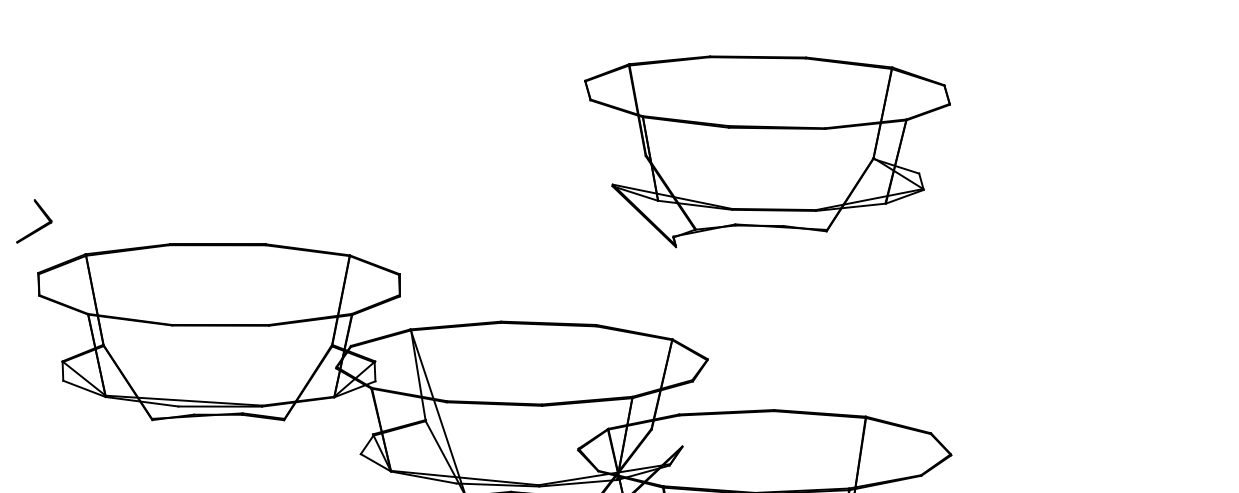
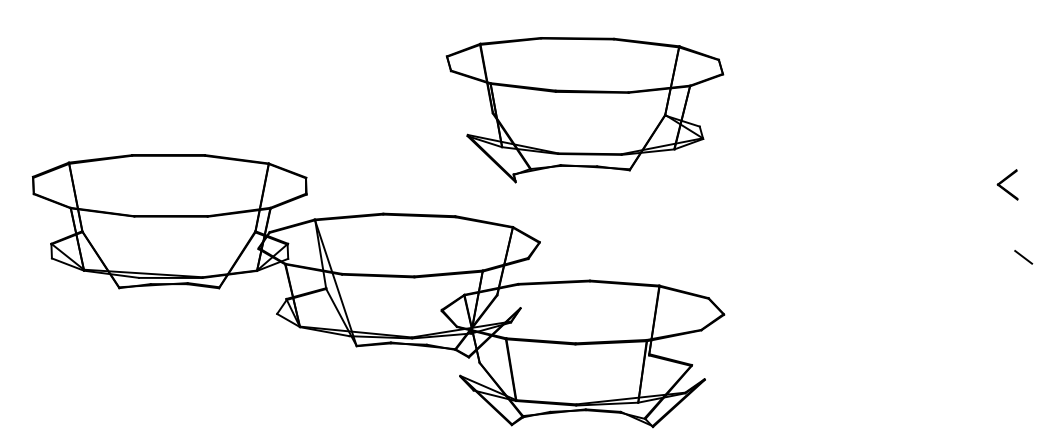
part: (766, 152) -> (584, 110), moved
part: (34, 221) -> (30, 137), removed

